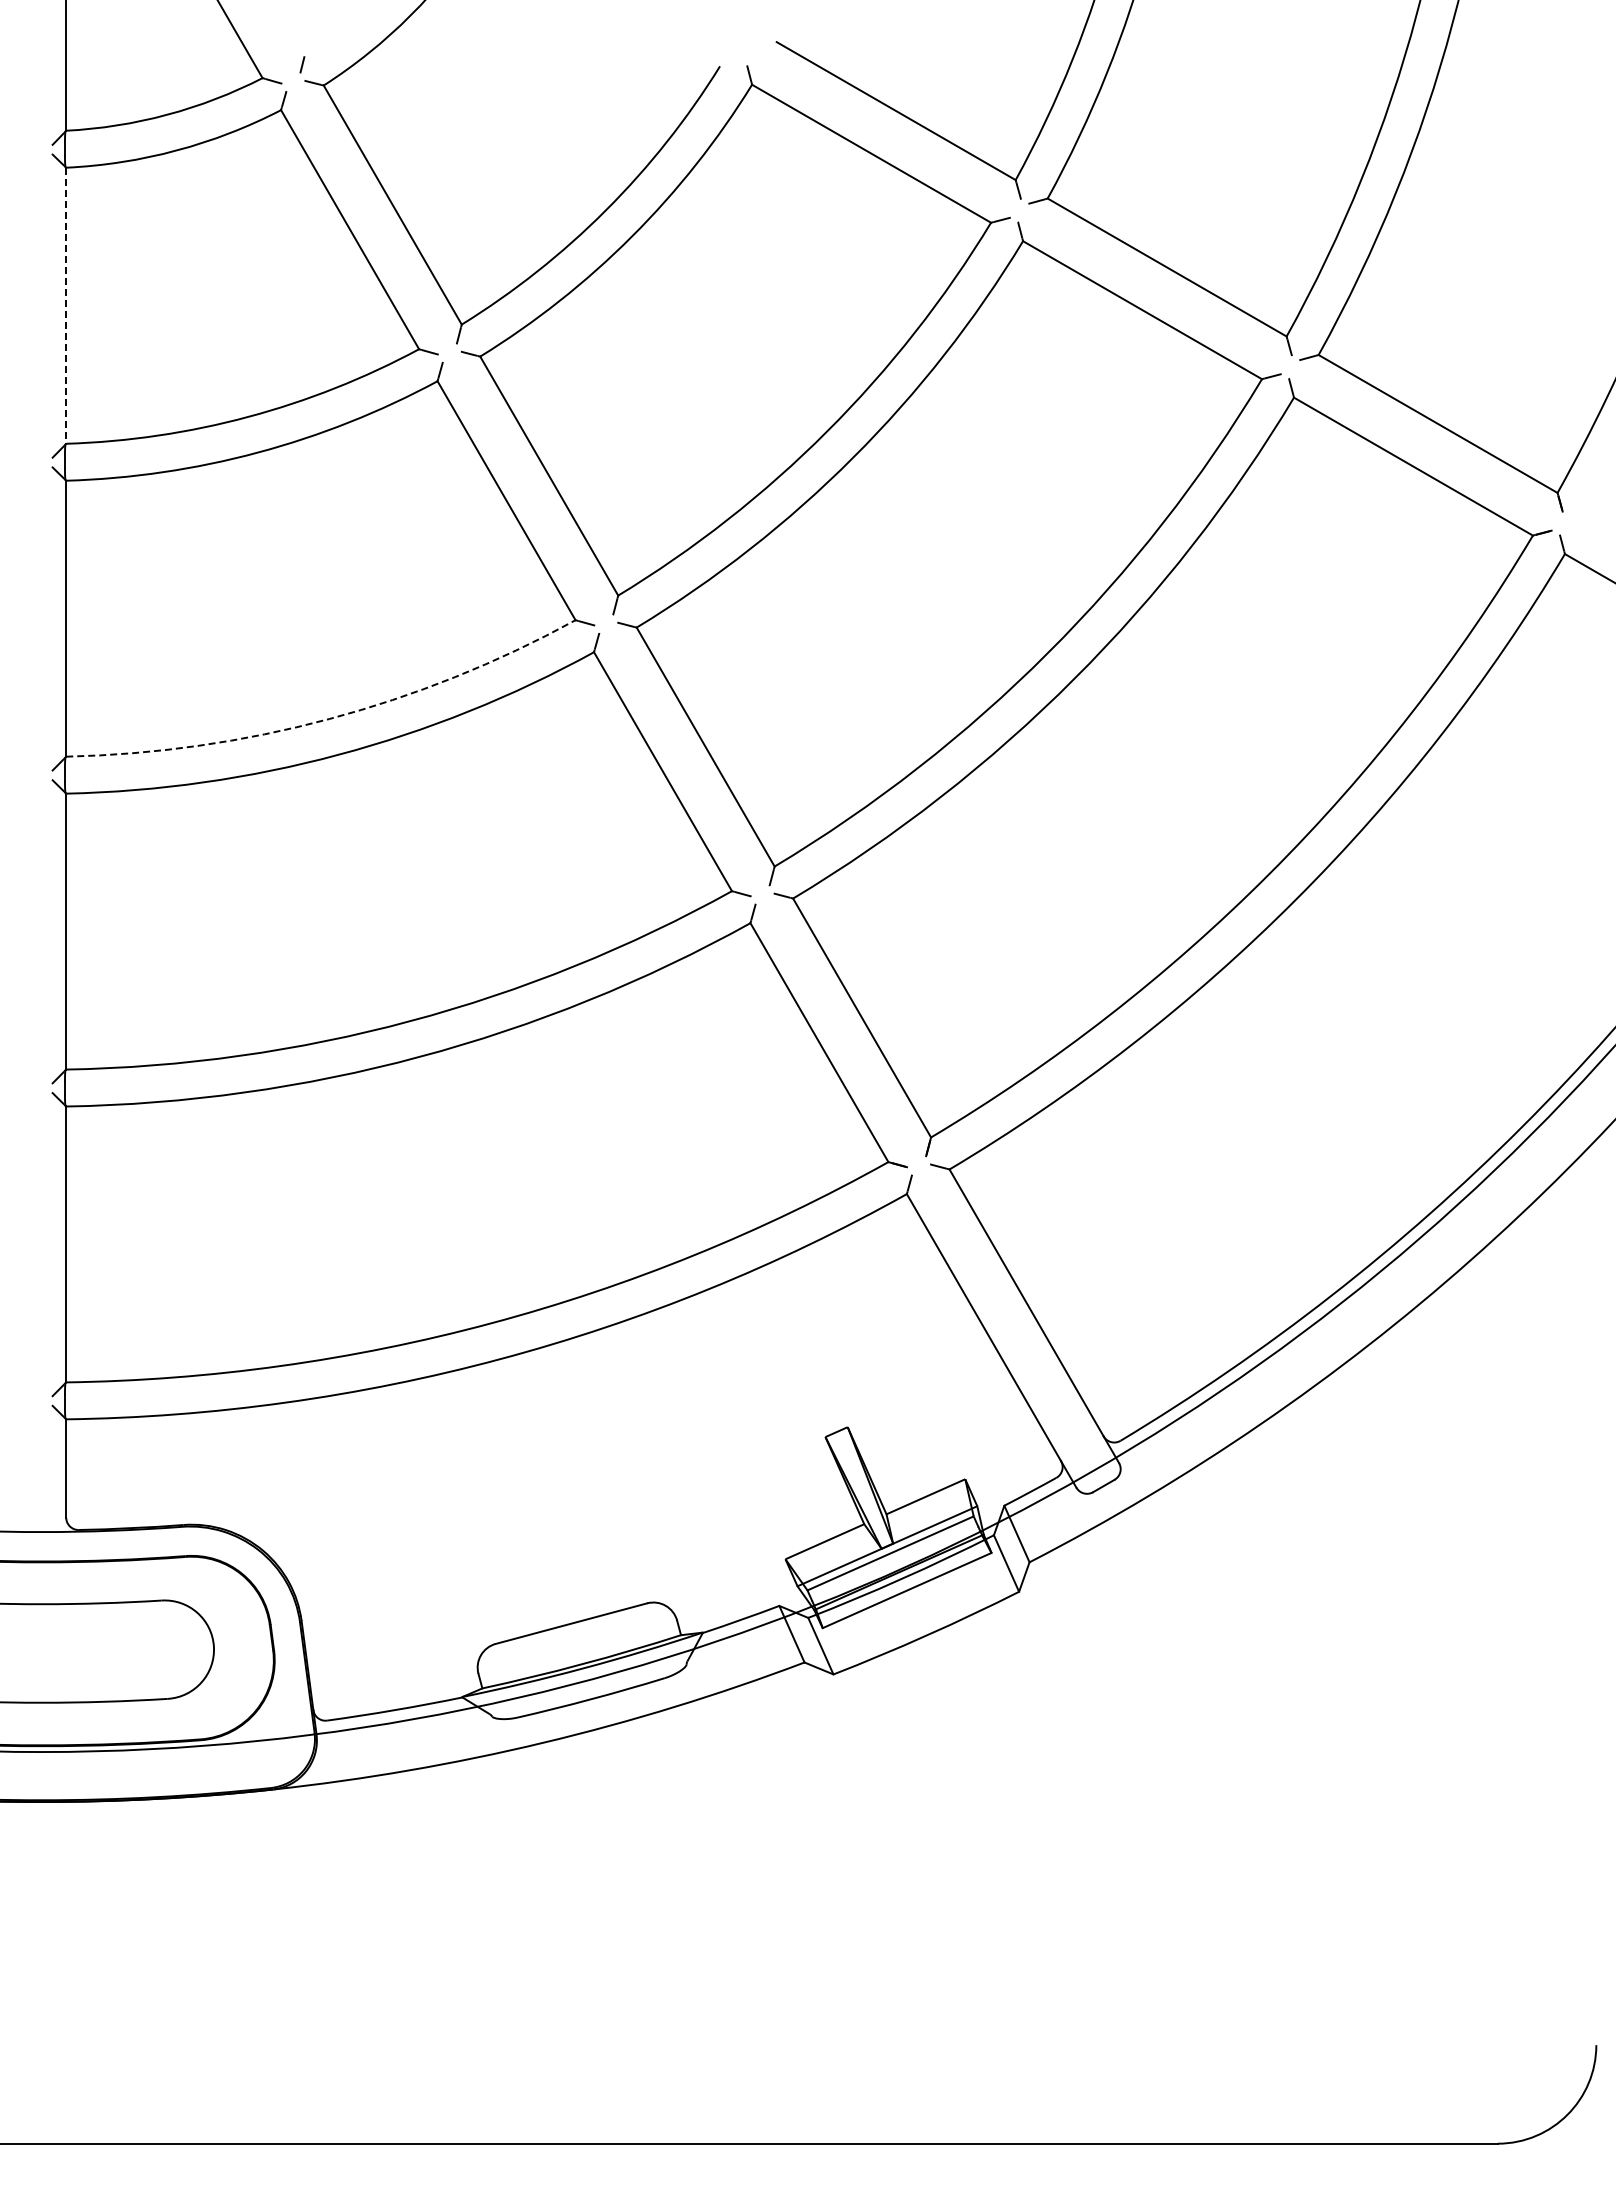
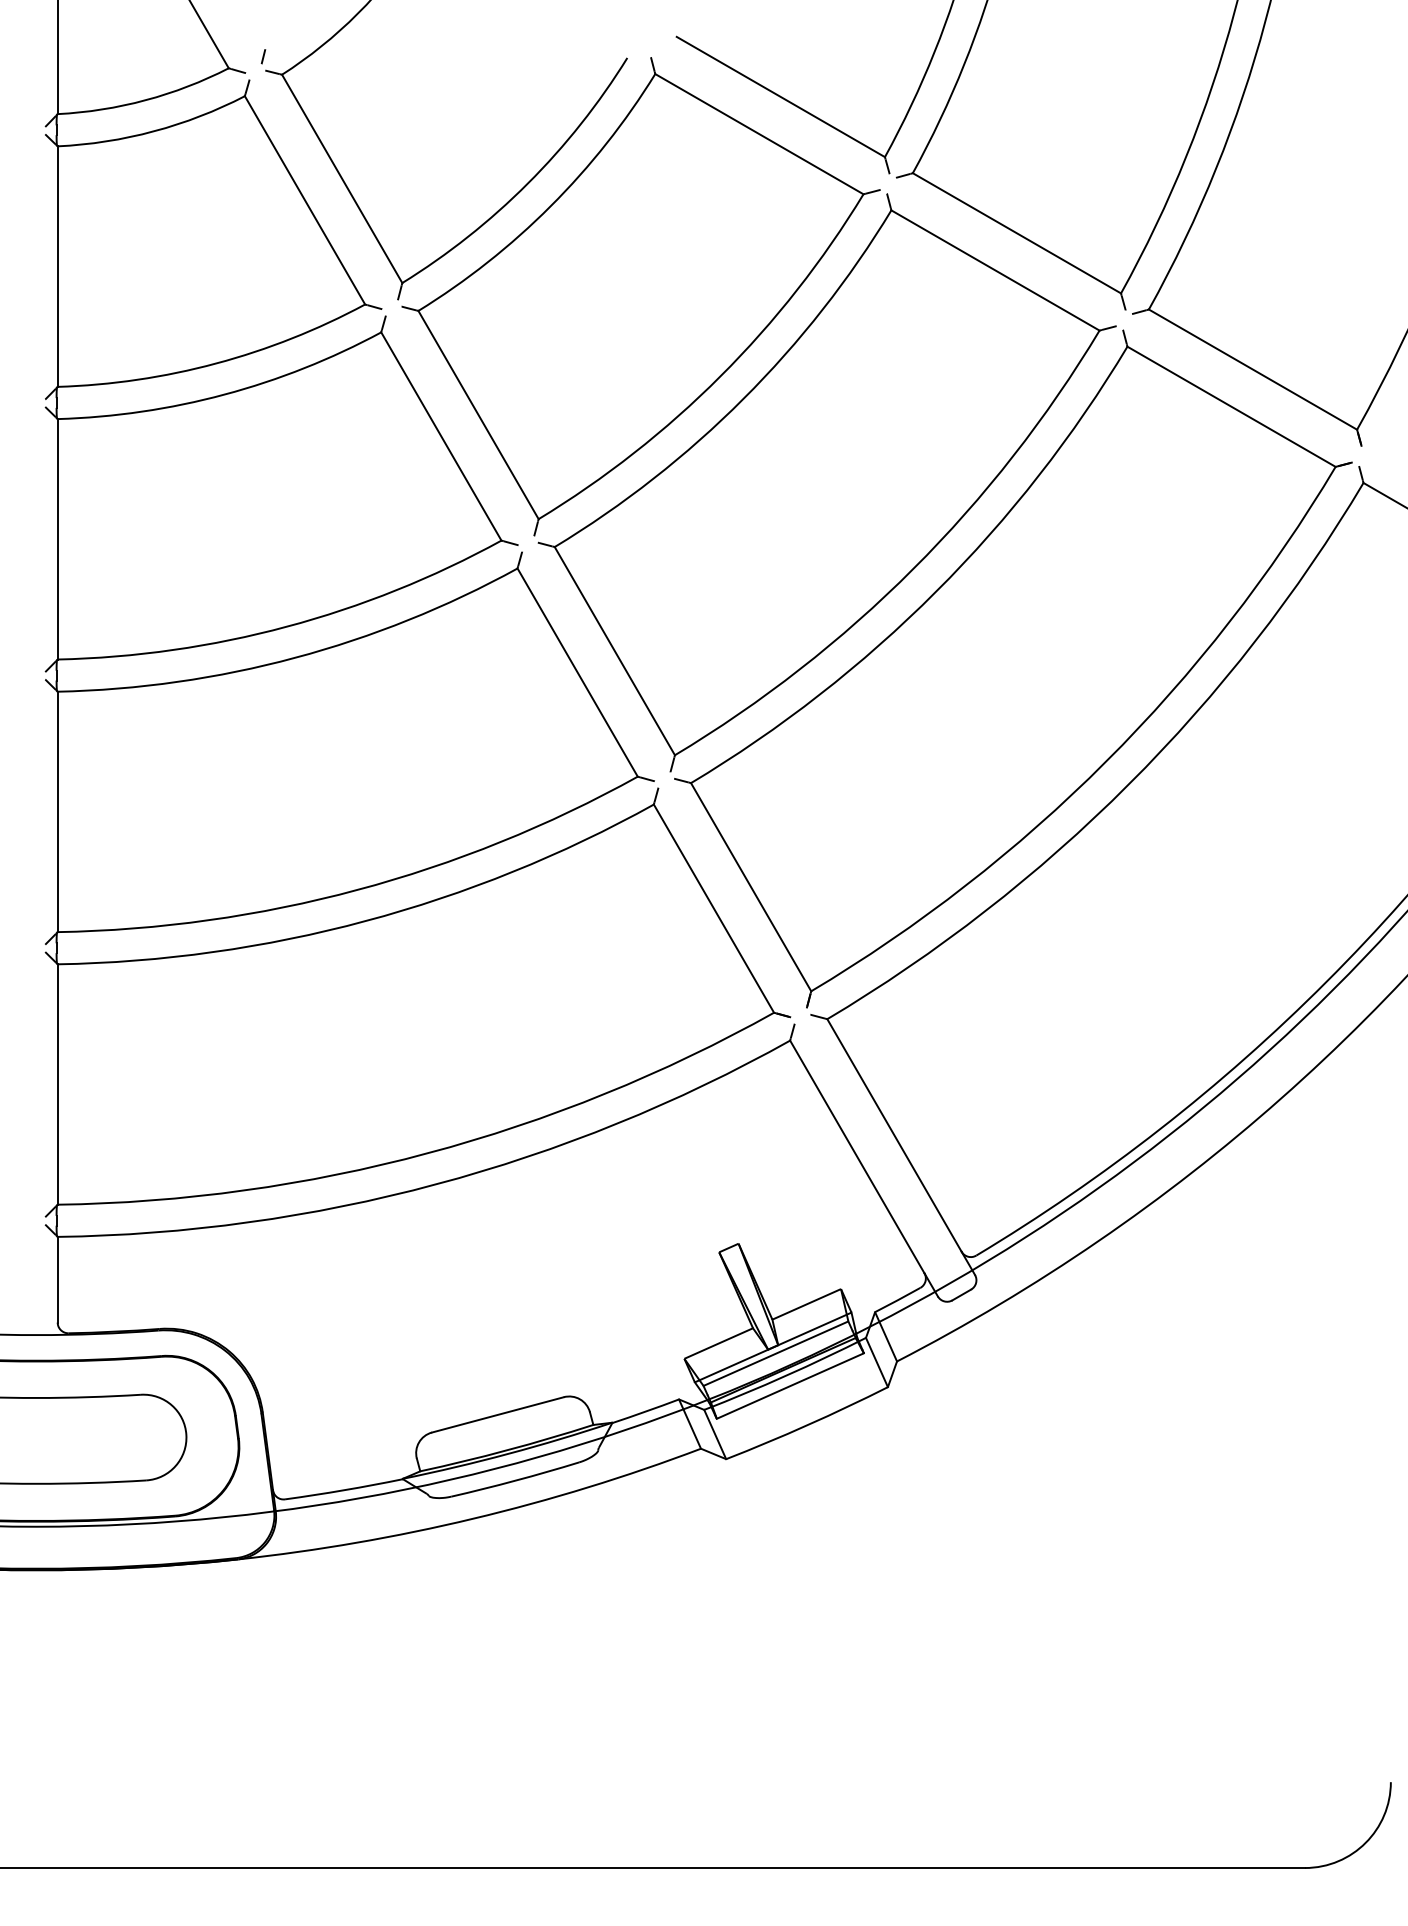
line: (66, 306) -> (57, 267), dashed -> solid
arc: (329, 719) -> (287, 627), dashed -> solid

